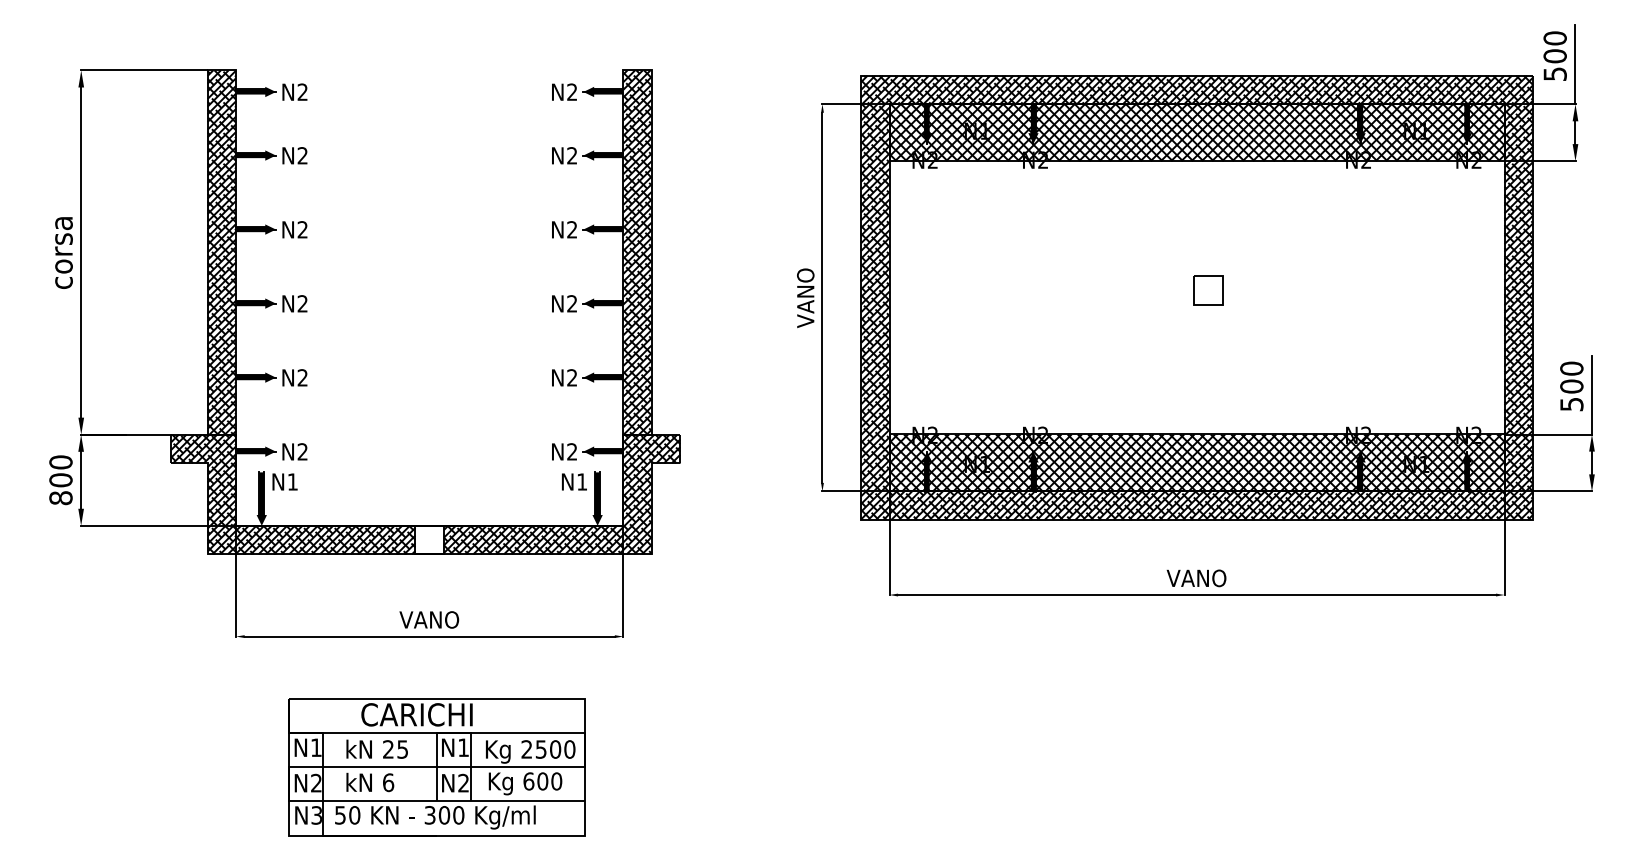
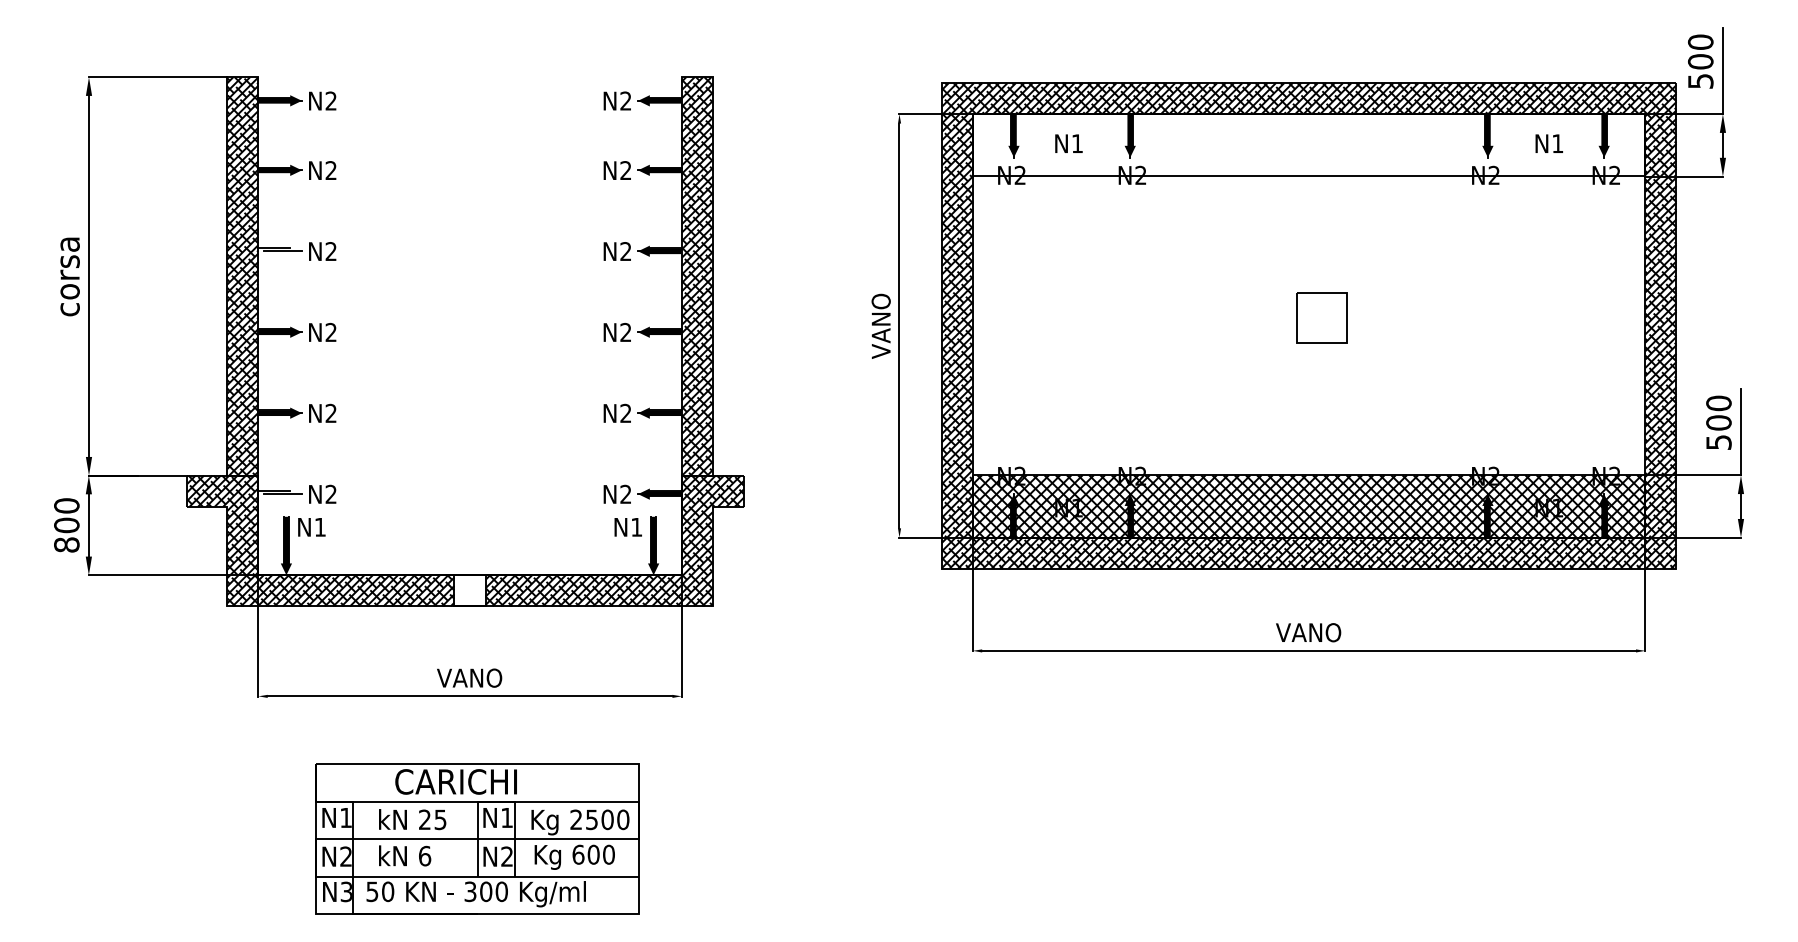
hatch: (1196, 132) -> (1308, 145), removed
fill: (256, 228) -> (280, 250), removed
part: (1208, 290) -> (1321, 317), size x1.6
fill: (256, 451) -> (280, 493), removed

